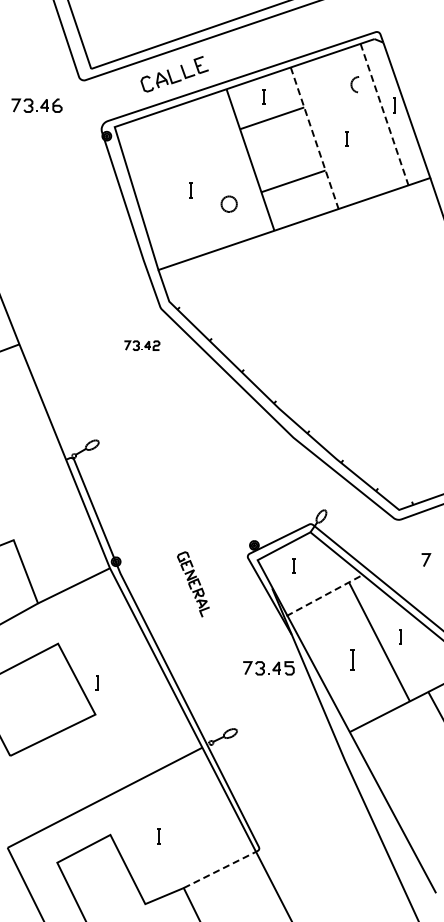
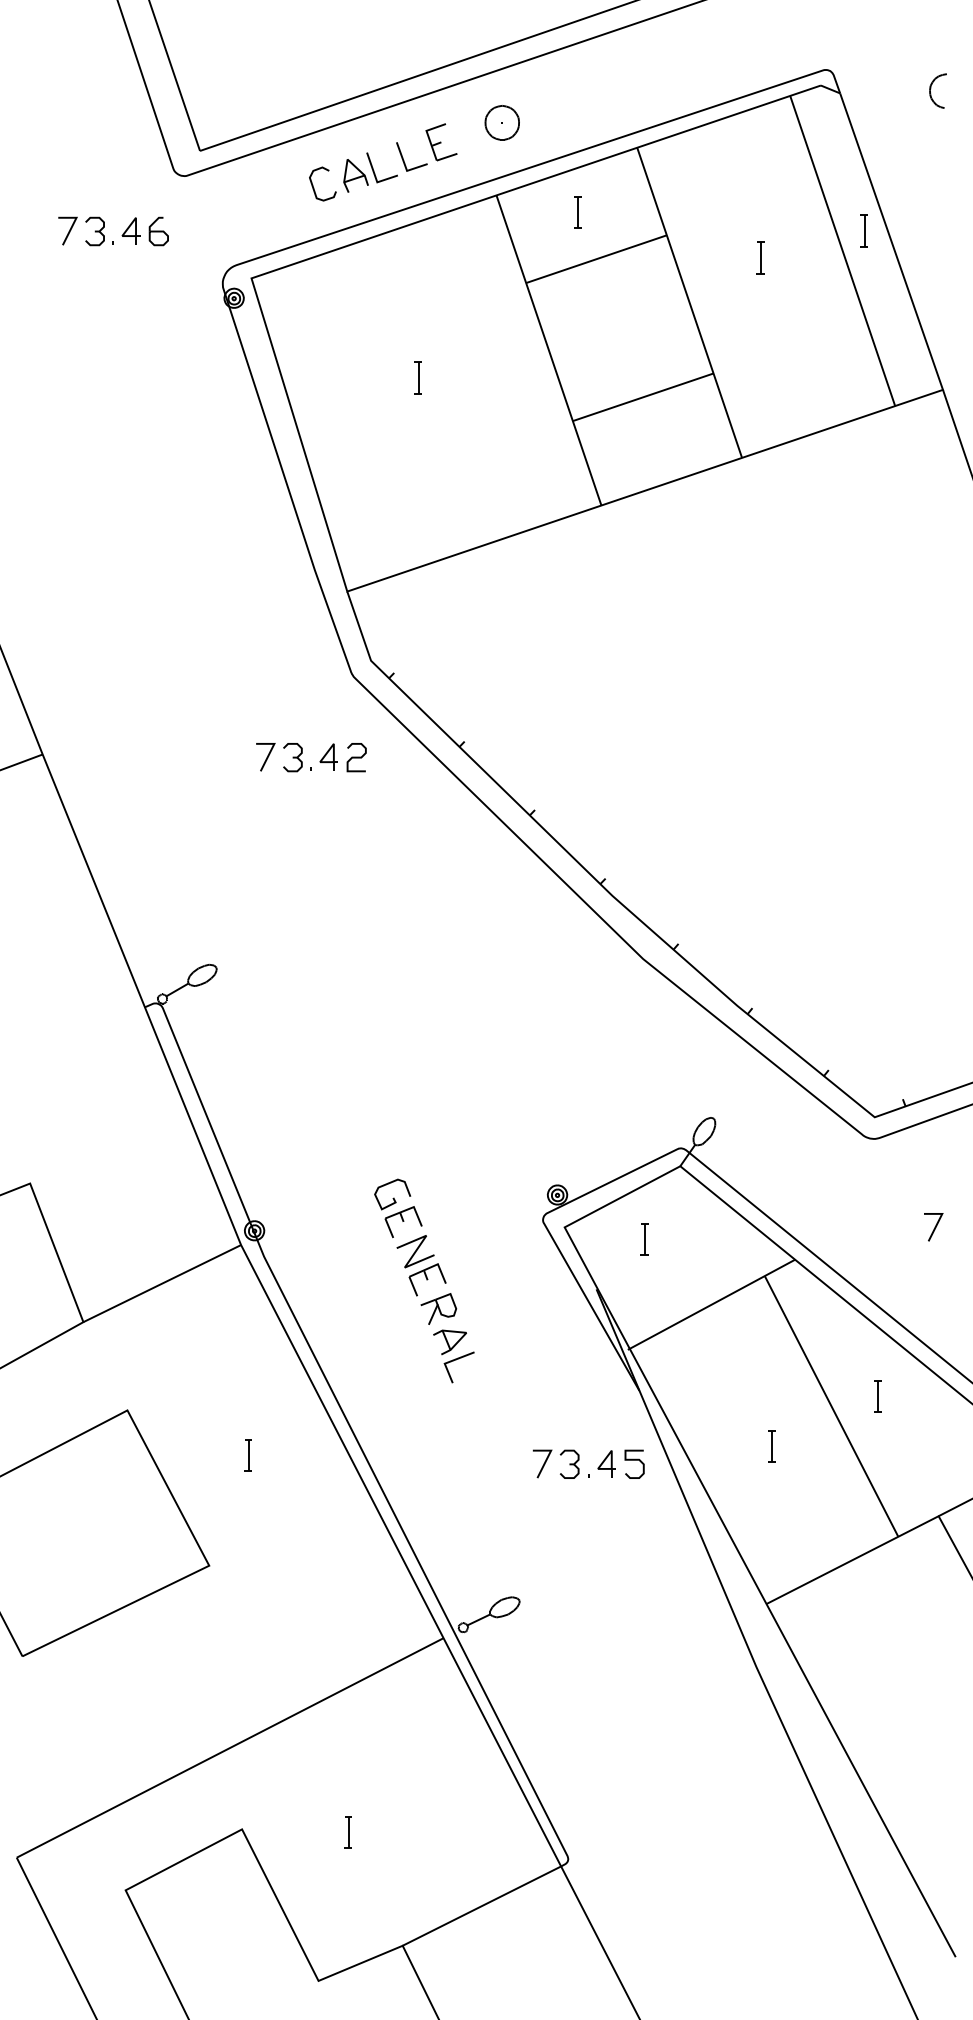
part: (354, 84) -> (936, 90), moved
part: (36, 105) -> (112, 231), moved
line: (384, 115) -> (842, 252), dashed -> solid
line: (314, 138) -> (689, 303), dashed -> solid
line: (346, 138) -> (759, 257), moved
line: (190, 190) -> (417, 377), moved
part: (228, 203) -> (500, 121), moved
part: (141, 345) -> (310, 756), size x1.43
part: (193, 584) -> (424, 1280), size x1.43
line: (324, 595) -> (711, 1304), dashed -> solid
part: (351, 659) -> (770, 1444), size x0.71
part: (96, 682) -> (246, 1453), moved
line: (220, 869) -> (483, 1905), dashed -> solid

